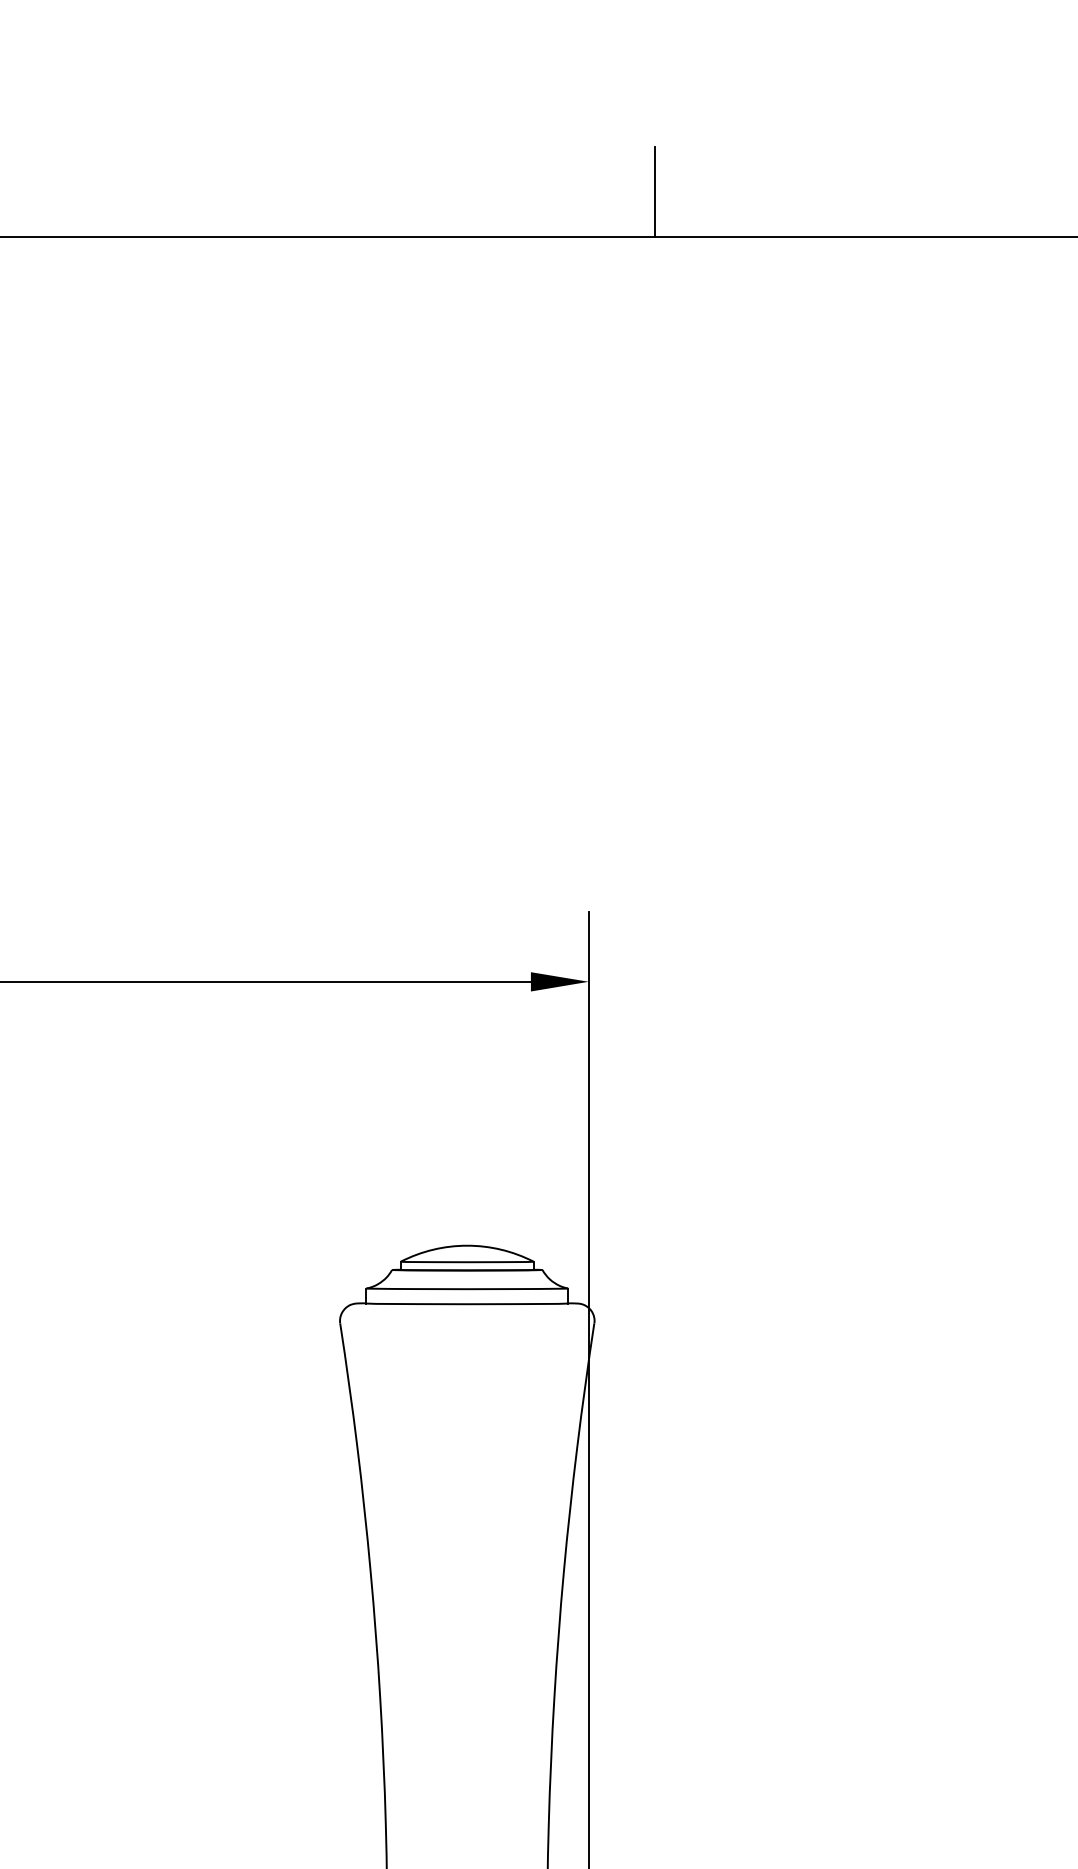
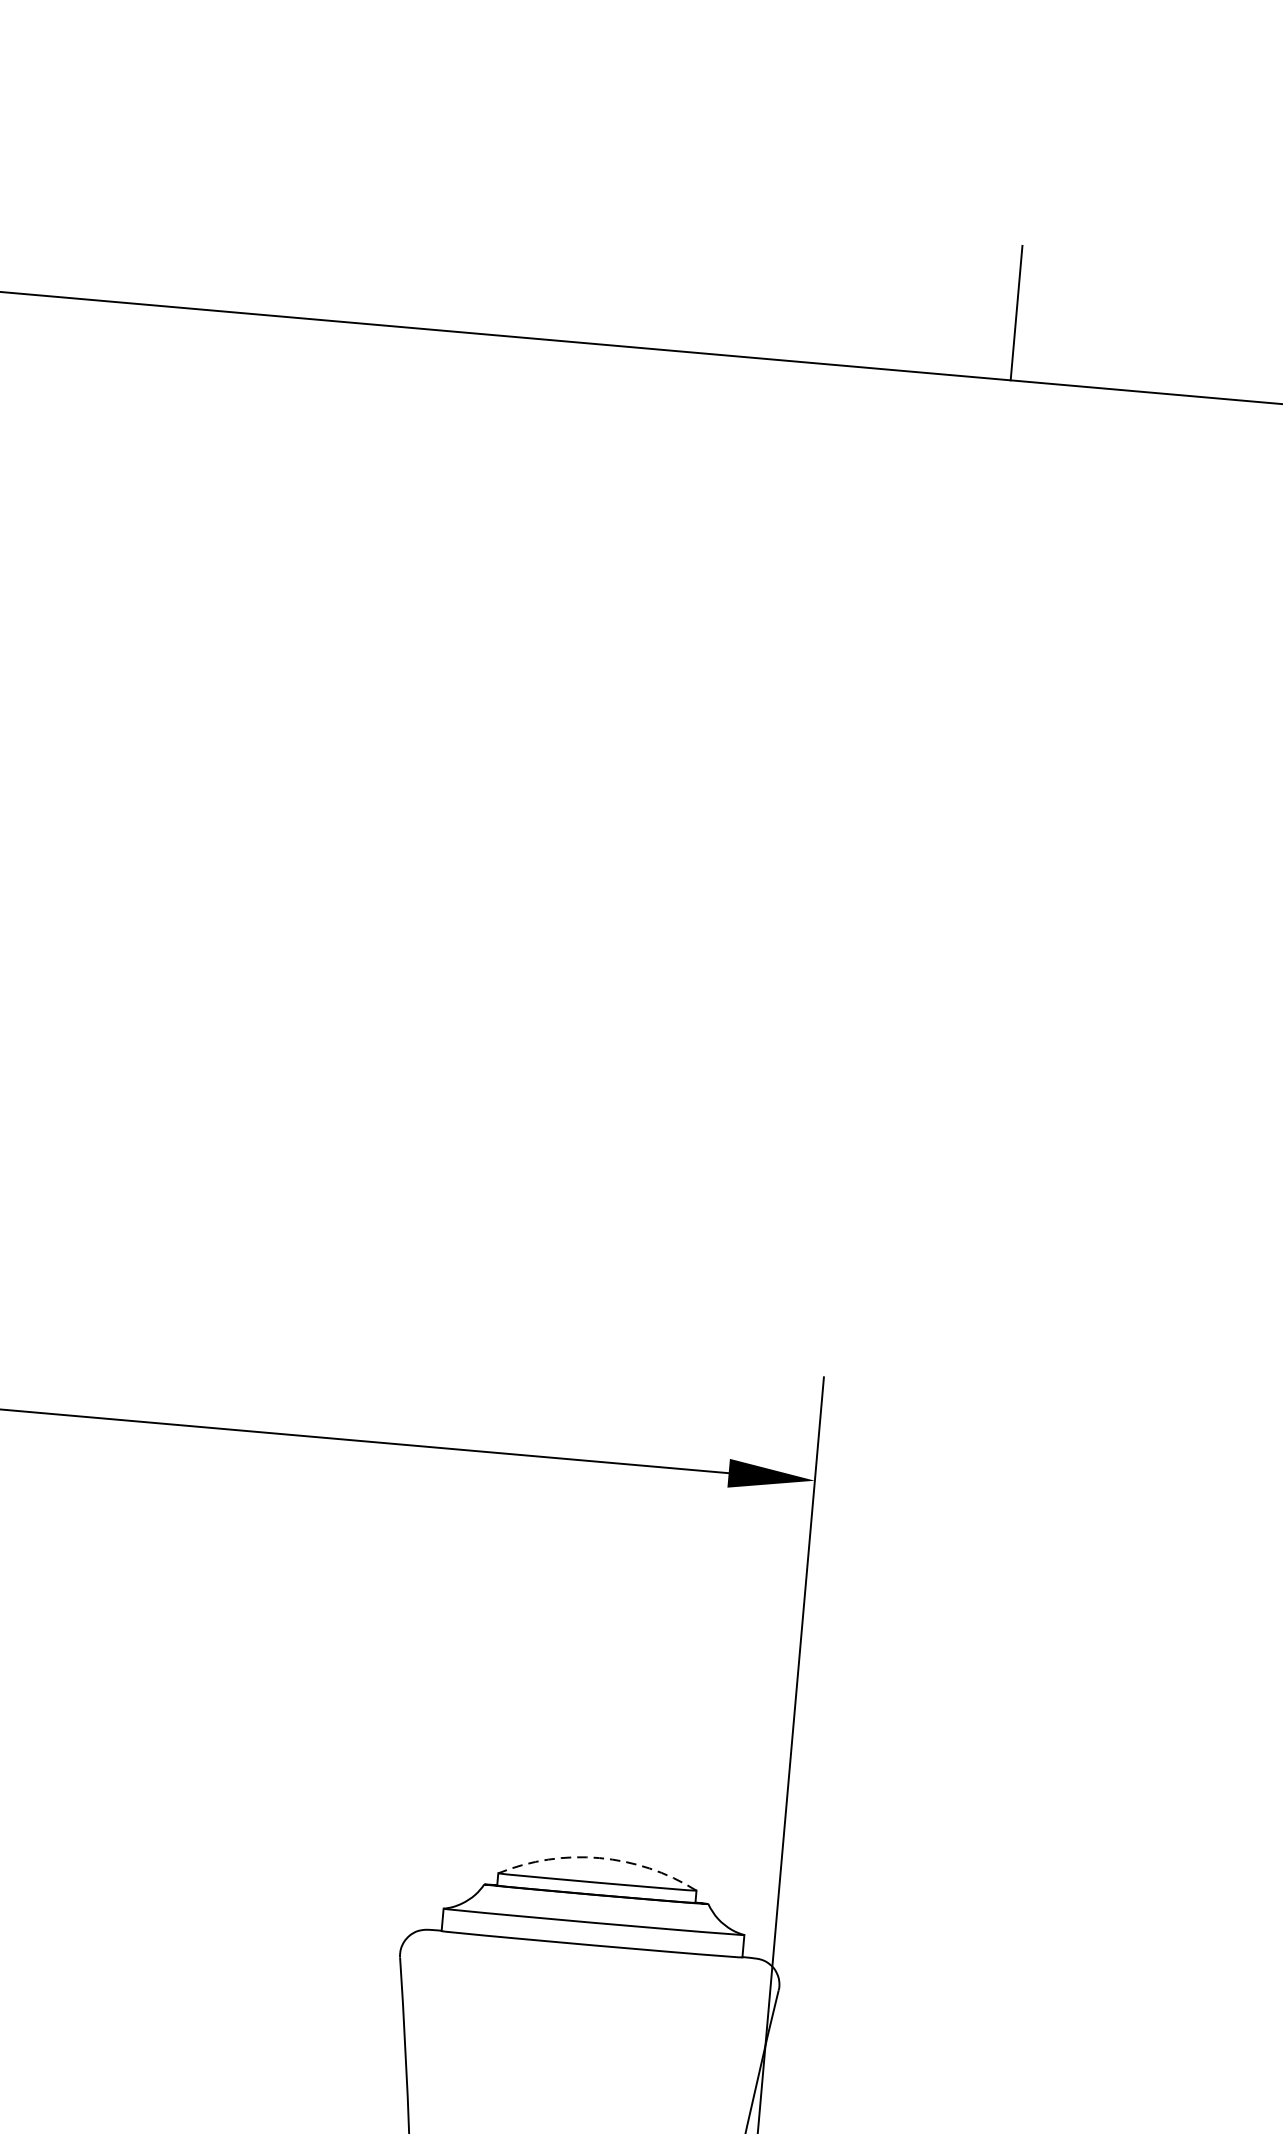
arc: (467, 1245) -> (599, 1857), solid -> dashed

